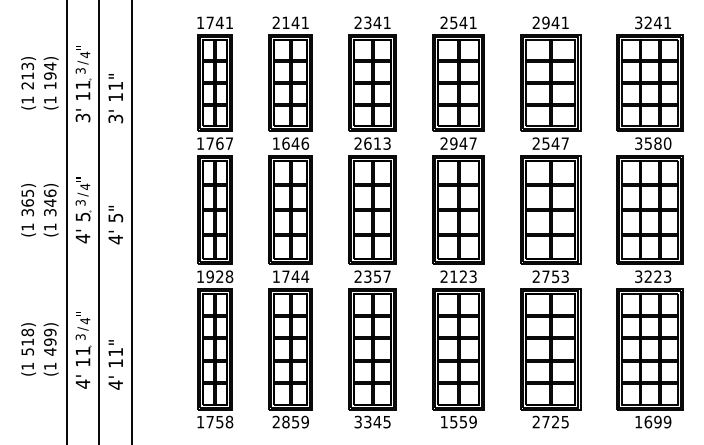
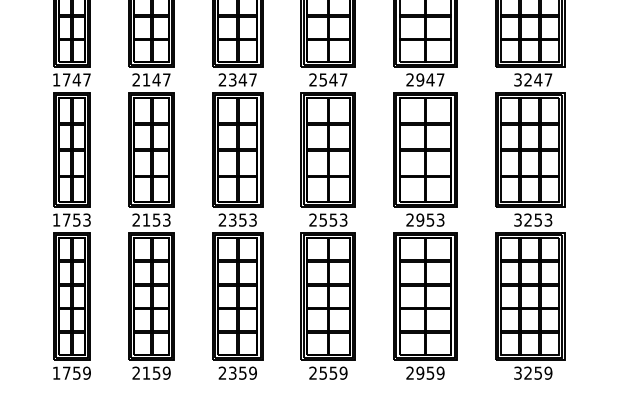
text: (219, 143) -> (76, 79), 1767 -> 1747
text: (290, 143) -> (151, 79), 1646 -> 2147
text: (377, 143) -> (242, 79), 2613 -> 2347
text: (453, 143) -> (322, 79), 2947 -> 2547
text: (545, 143) -> (419, 79), 2547 -> 2947
text: (657, 143) -> (537, 79), 3580 -> 3247
text: (219, 276) -> (76, 219), 1928 -> 1753
text: (290, 276) -> (151, 219), 1744 -> 2153
text: (386, 276) -> (252, 219), 2357 -> 2353
text: (458, 276) -> (328, 219), 2123 -> 2553
text: (545, 276) -> (419, 219), 2753 -> 2953
text: (657, 276) -> (537, 219), 3223 -> 3253
text: (285, 421) -> (146, 372), 2859 -> 2159
text: (372, 421) -> (237, 372), 3345 -> 2359
text: (443, 421) -> (312, 372), 1559 -> 2559
text: (555, 421) -> (430, 372), 2725 -> 2959
text: (648, 421) -> (528, 372), 1699 -> 3259
text: (229, 422) -> (87, 373), 1758 -> 1759

